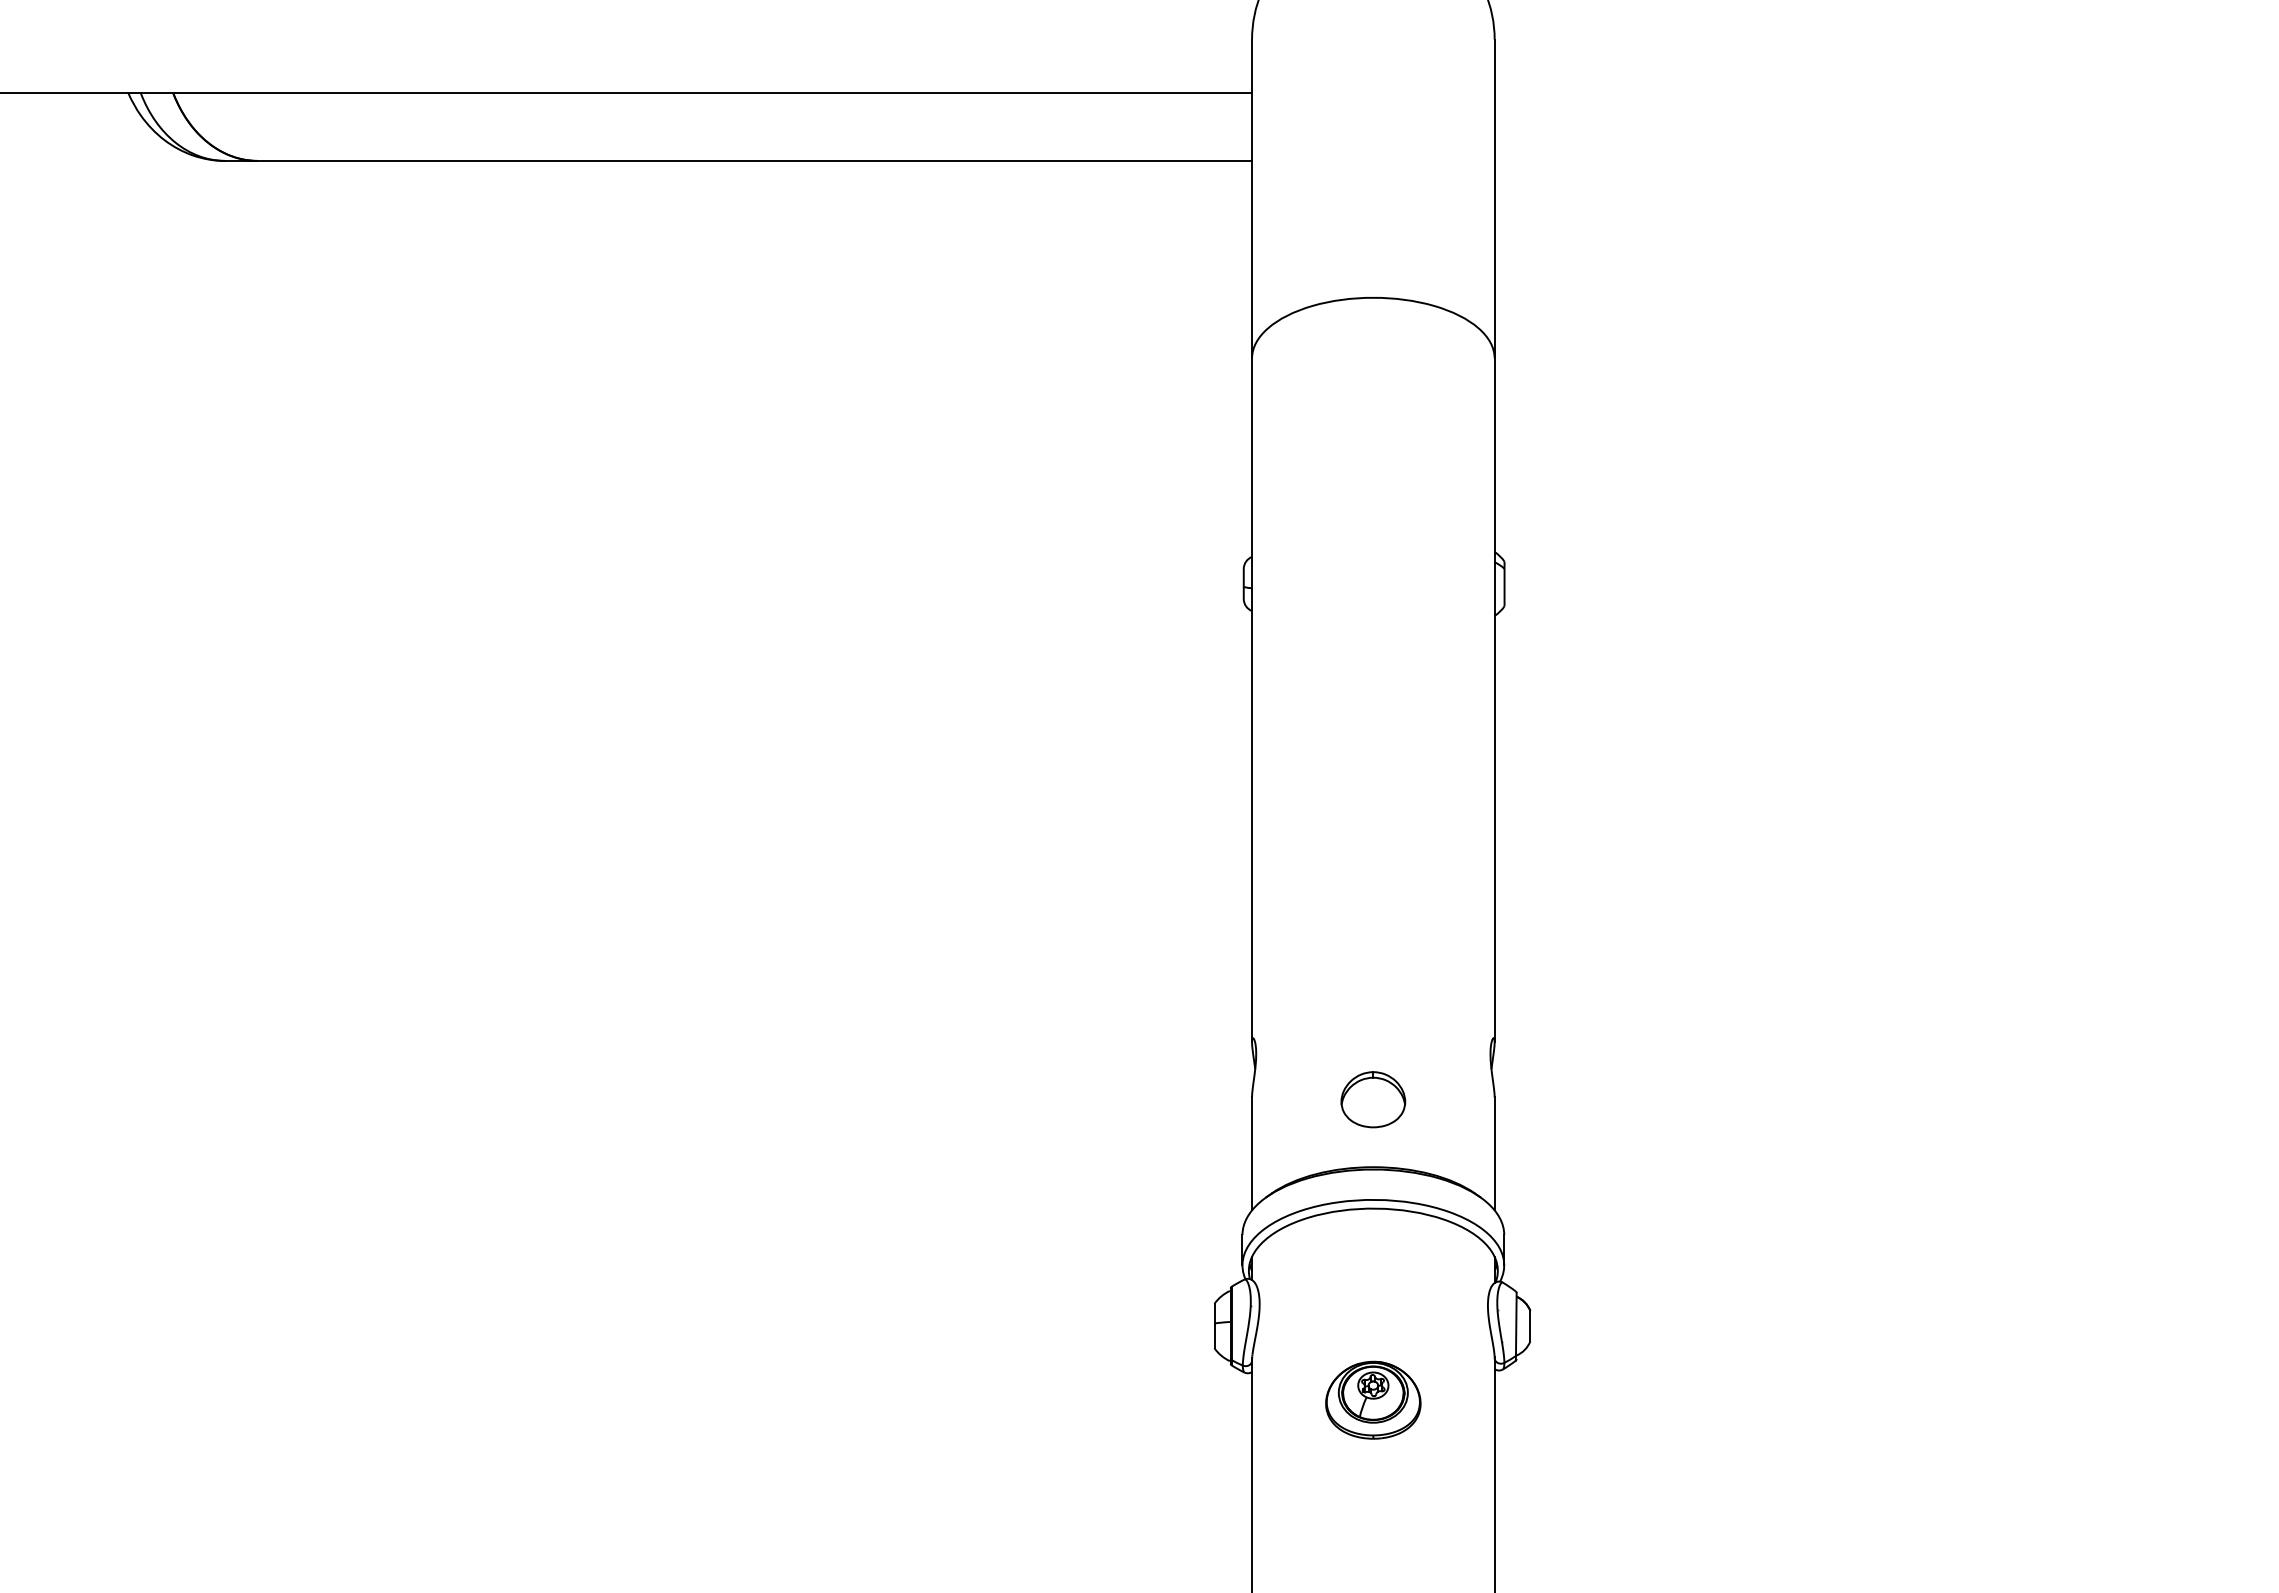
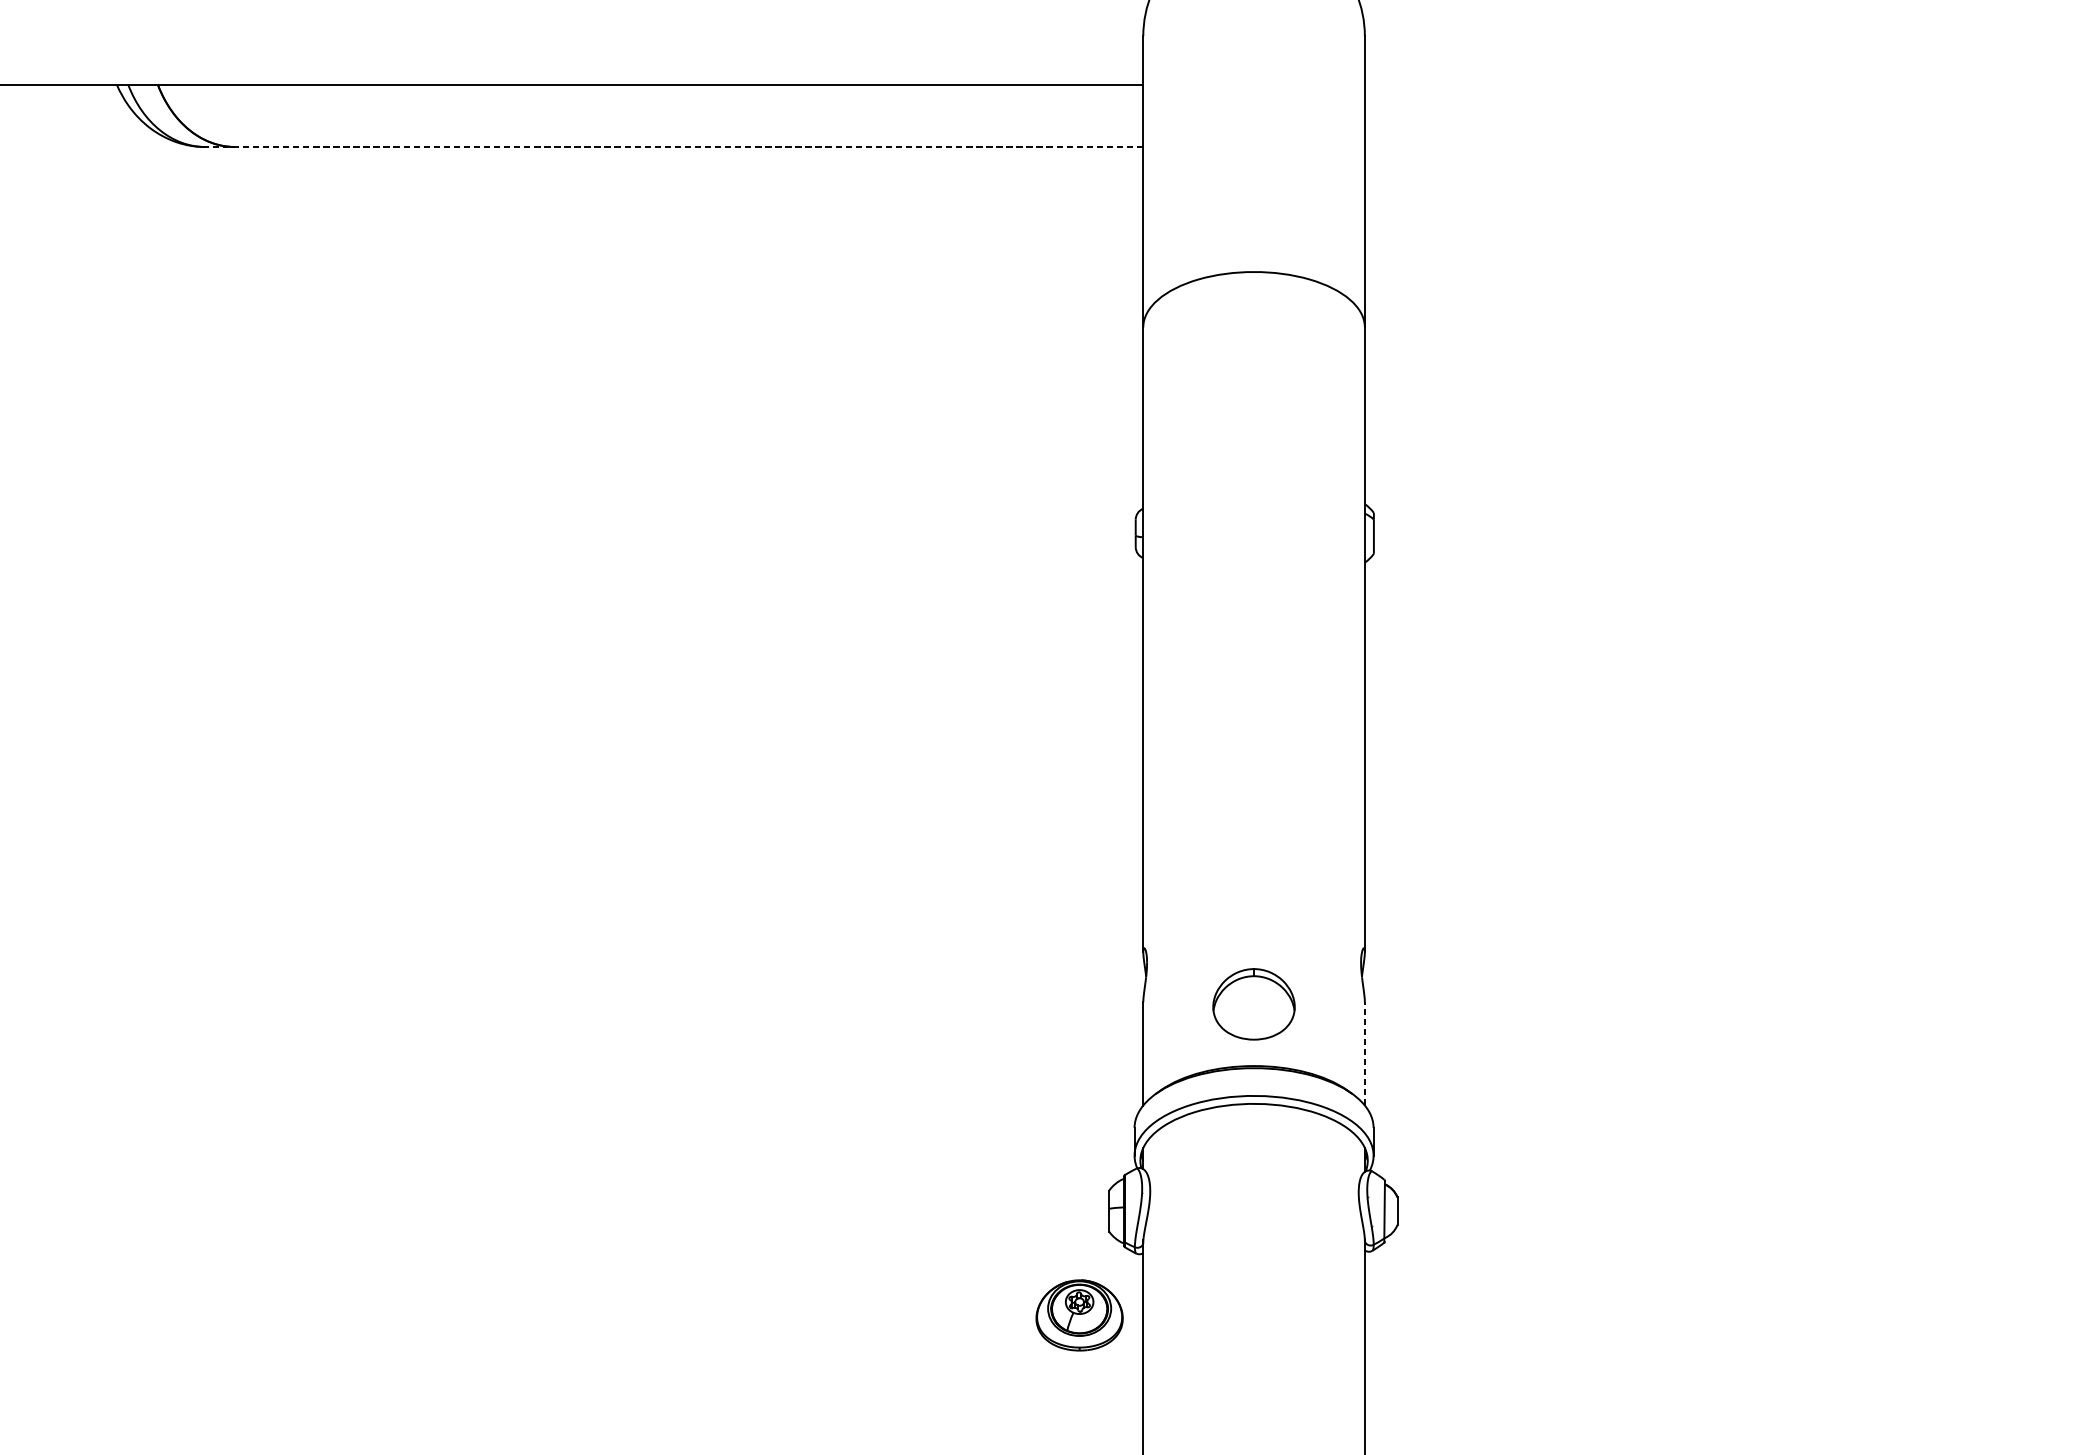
line: (738, 160) -> (674, 146), solid -> dashed
part: (1373, 1099) -> (1254, 1004), size x1.4
line: (1494, 1153) -> (1364, 1053), solid -> dashed
part: (1373, 1399) -> (1079, 1314), moved

